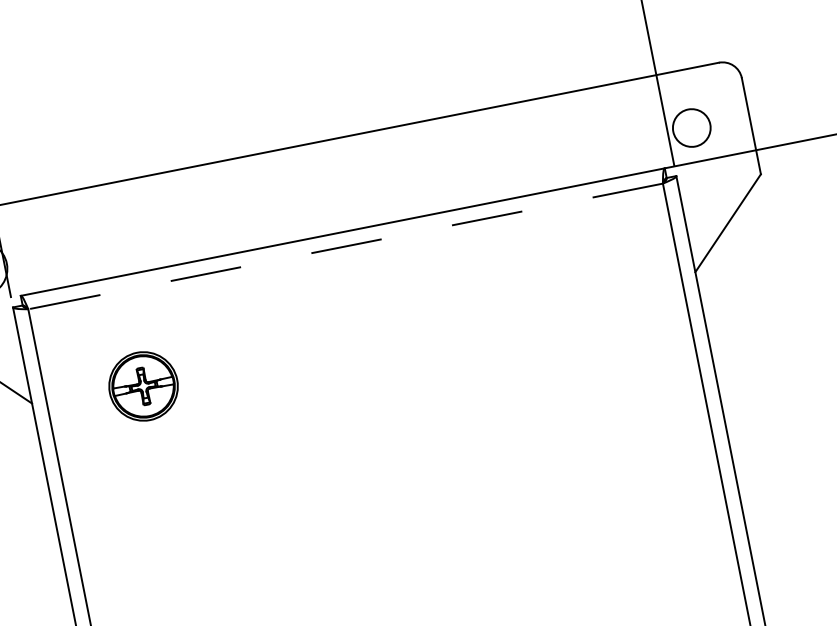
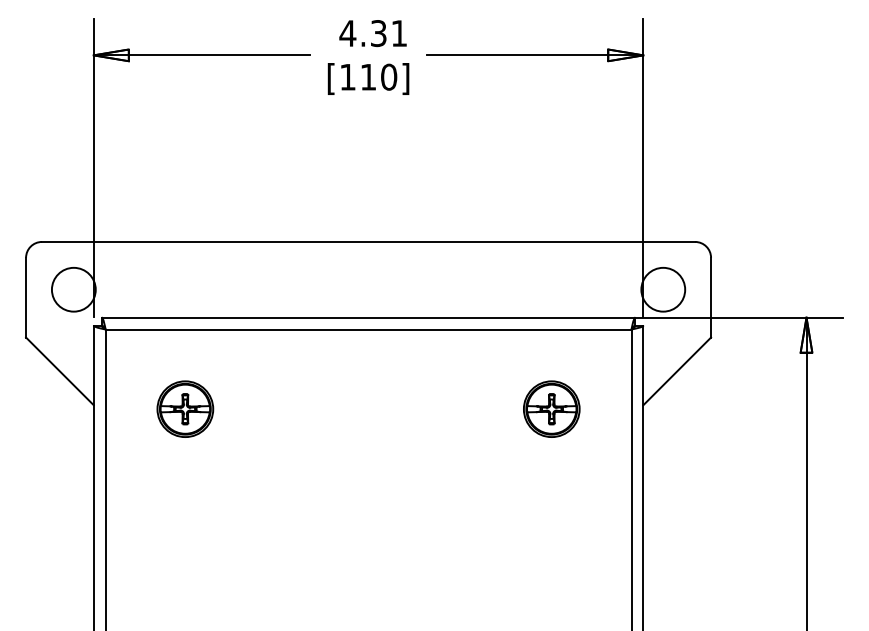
circle: (692, 127) -> (663, 289), size x1.43
line: (345, 246) -> (368, 329), dashed -> solid
part: (585, 298) -> (551, 408), added

